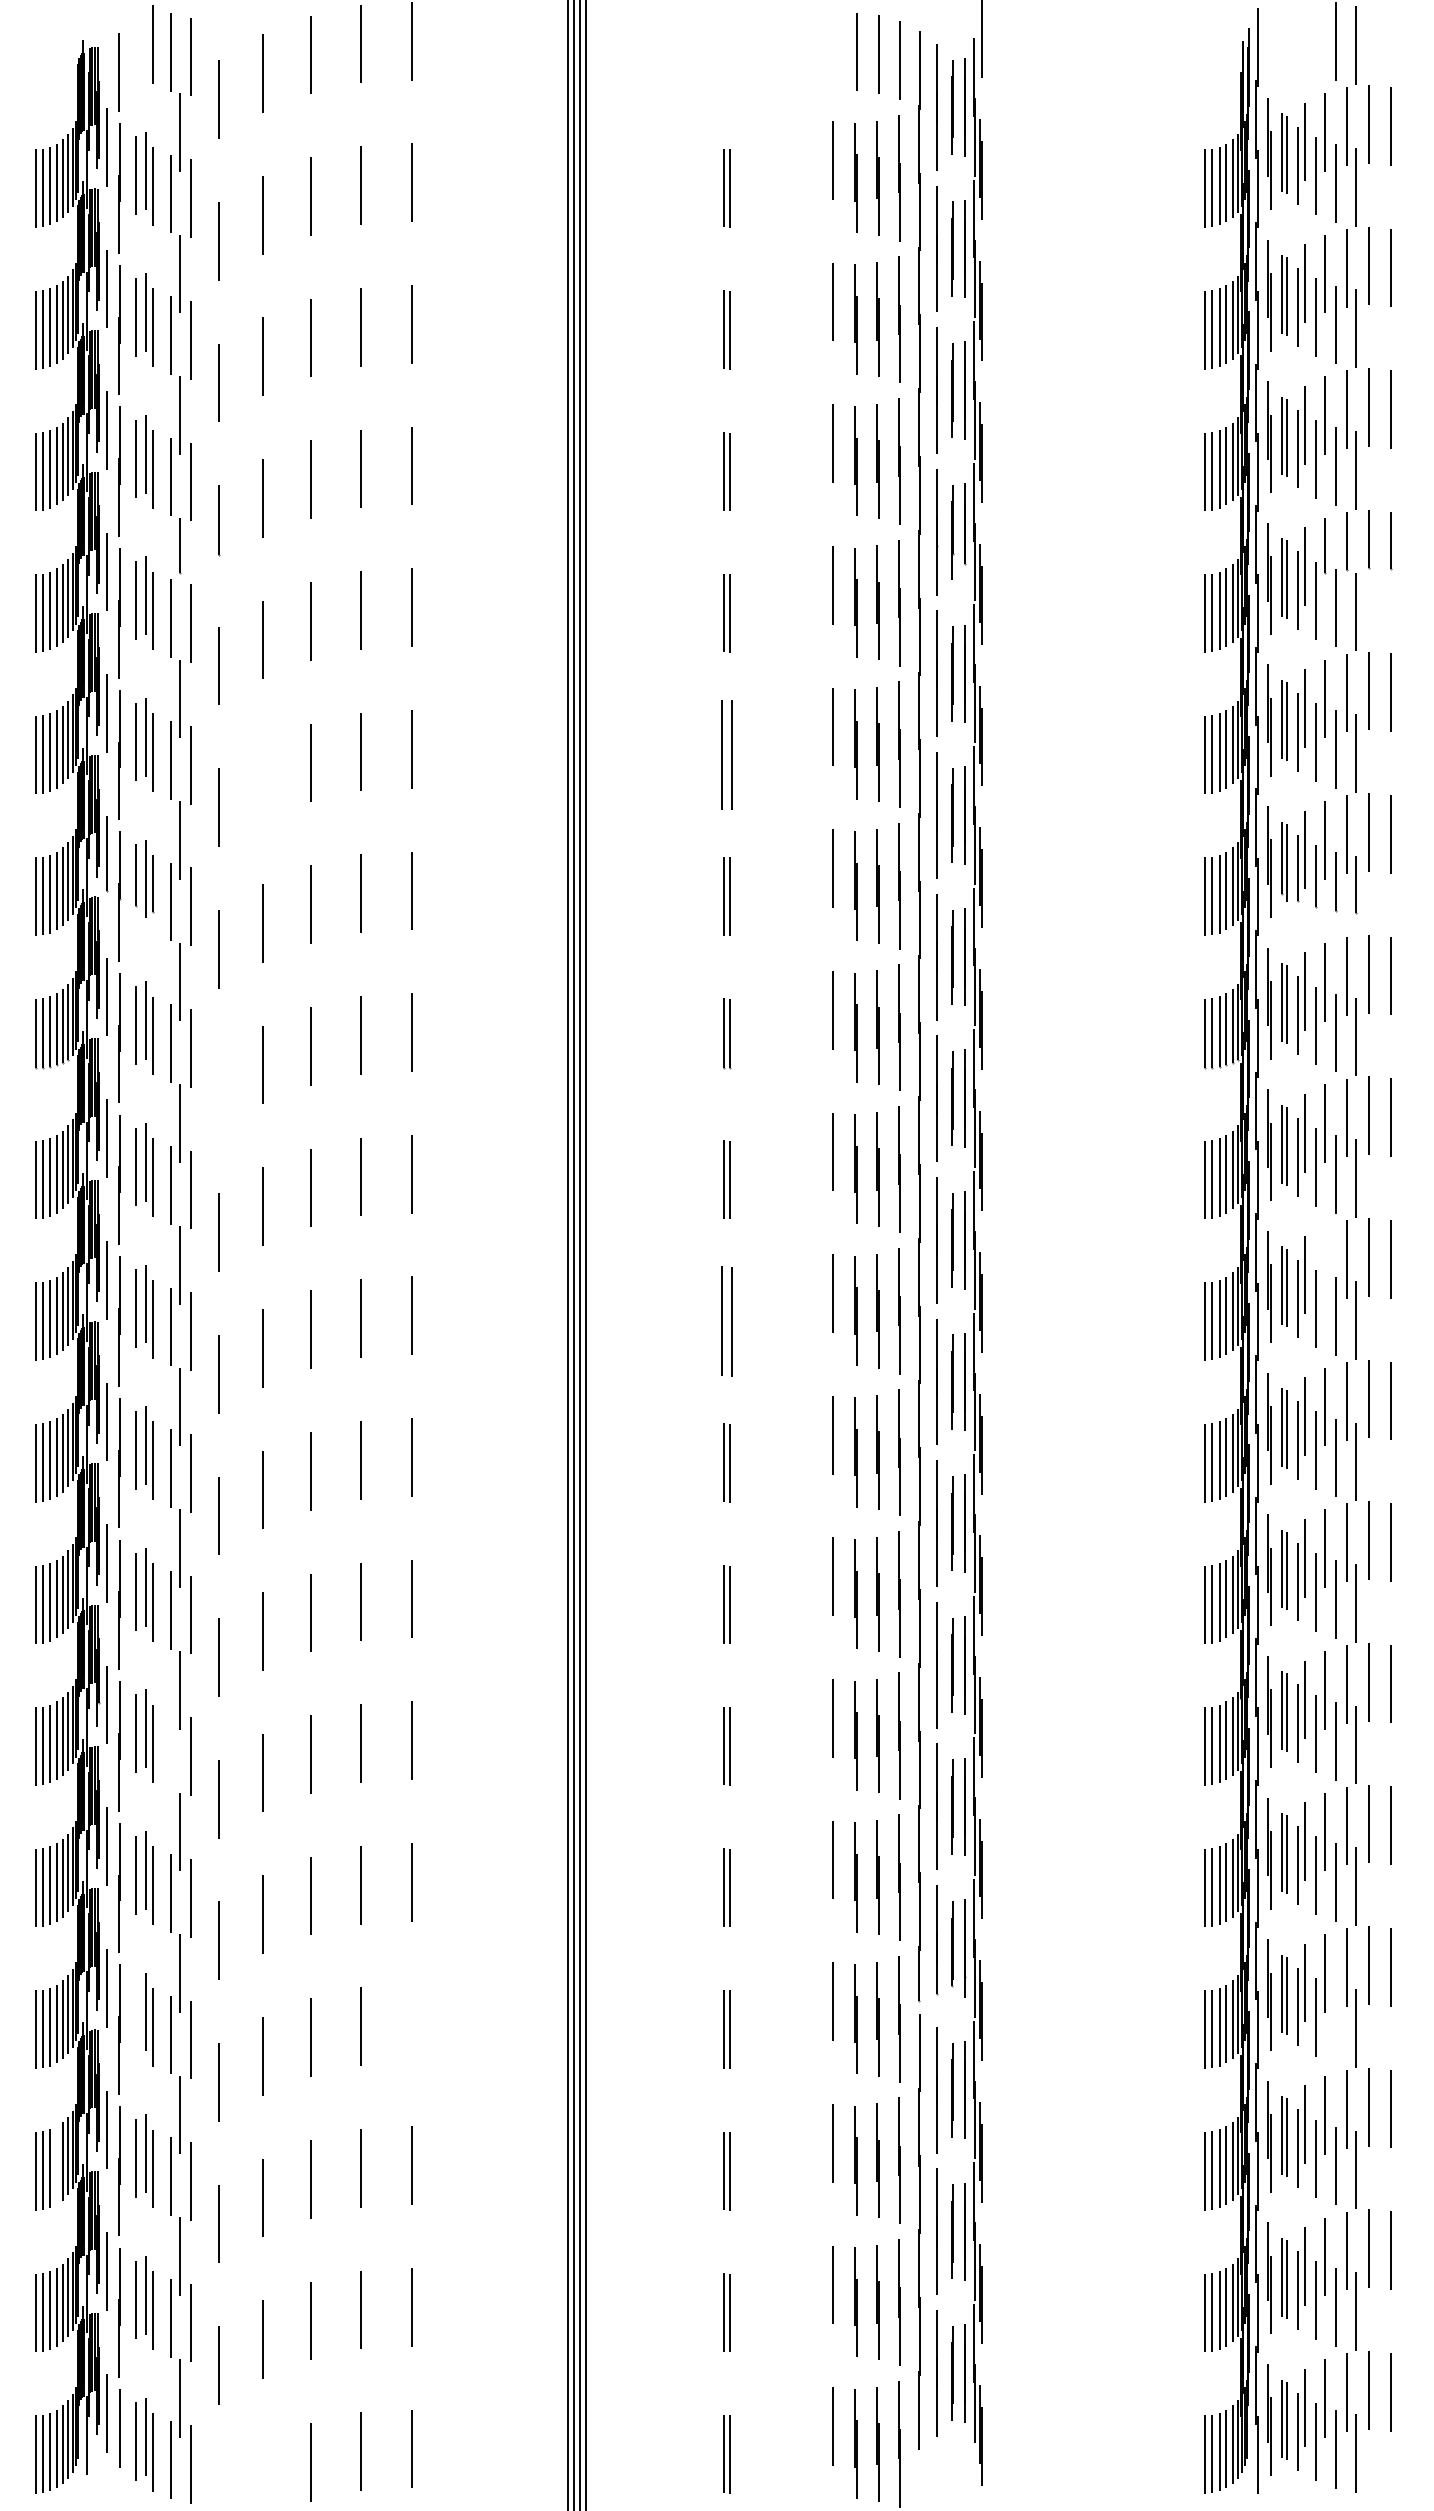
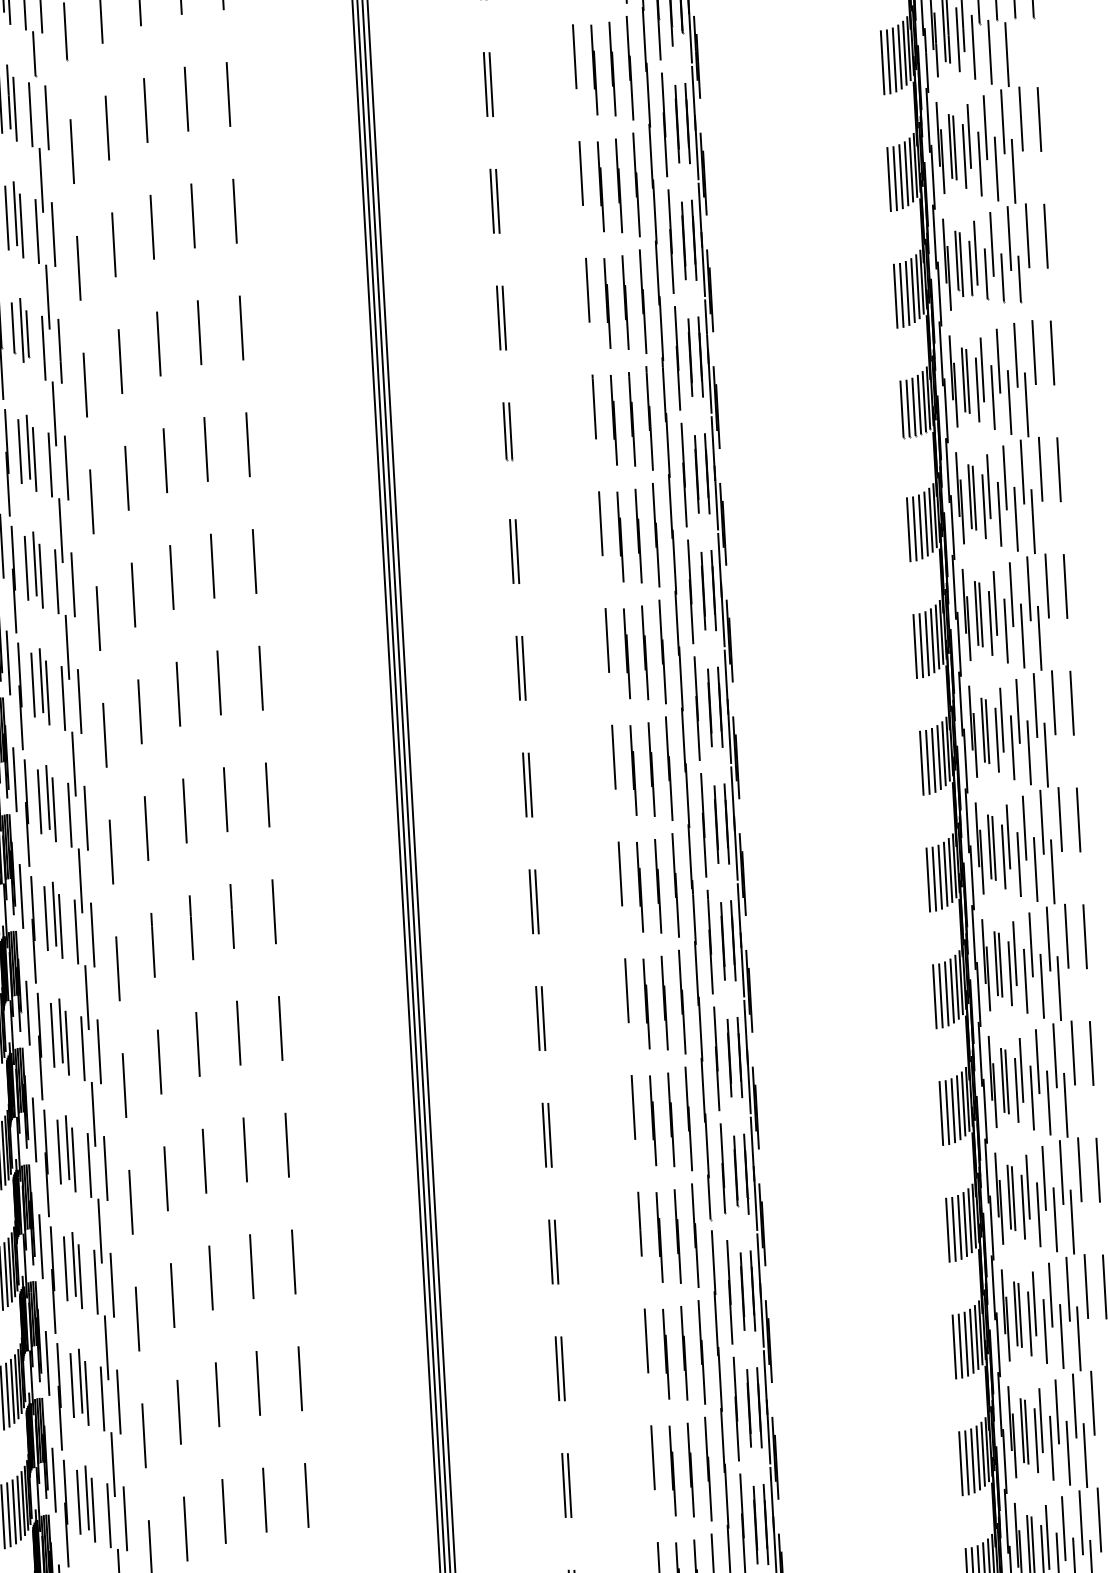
part: (726, 754) -> (494, 201), size x0.71
line: (262, 781) -> (113, 244), added
line: (219, 1090) -> (92, 501), added
line: (1325, 1265) -> (1011, 594), added
part: (726, 1321) -> (520, 668), size x0.71
line: (171, 1751) -> (83, 1048), added
line: (135, 2016) -> (65, 1268), added
line: (411, 2023) -> (293, 1261), added
line: (1335, 2024) -> (1055, 1219), added
line: (57, 2165) -> (8, 1395), added

